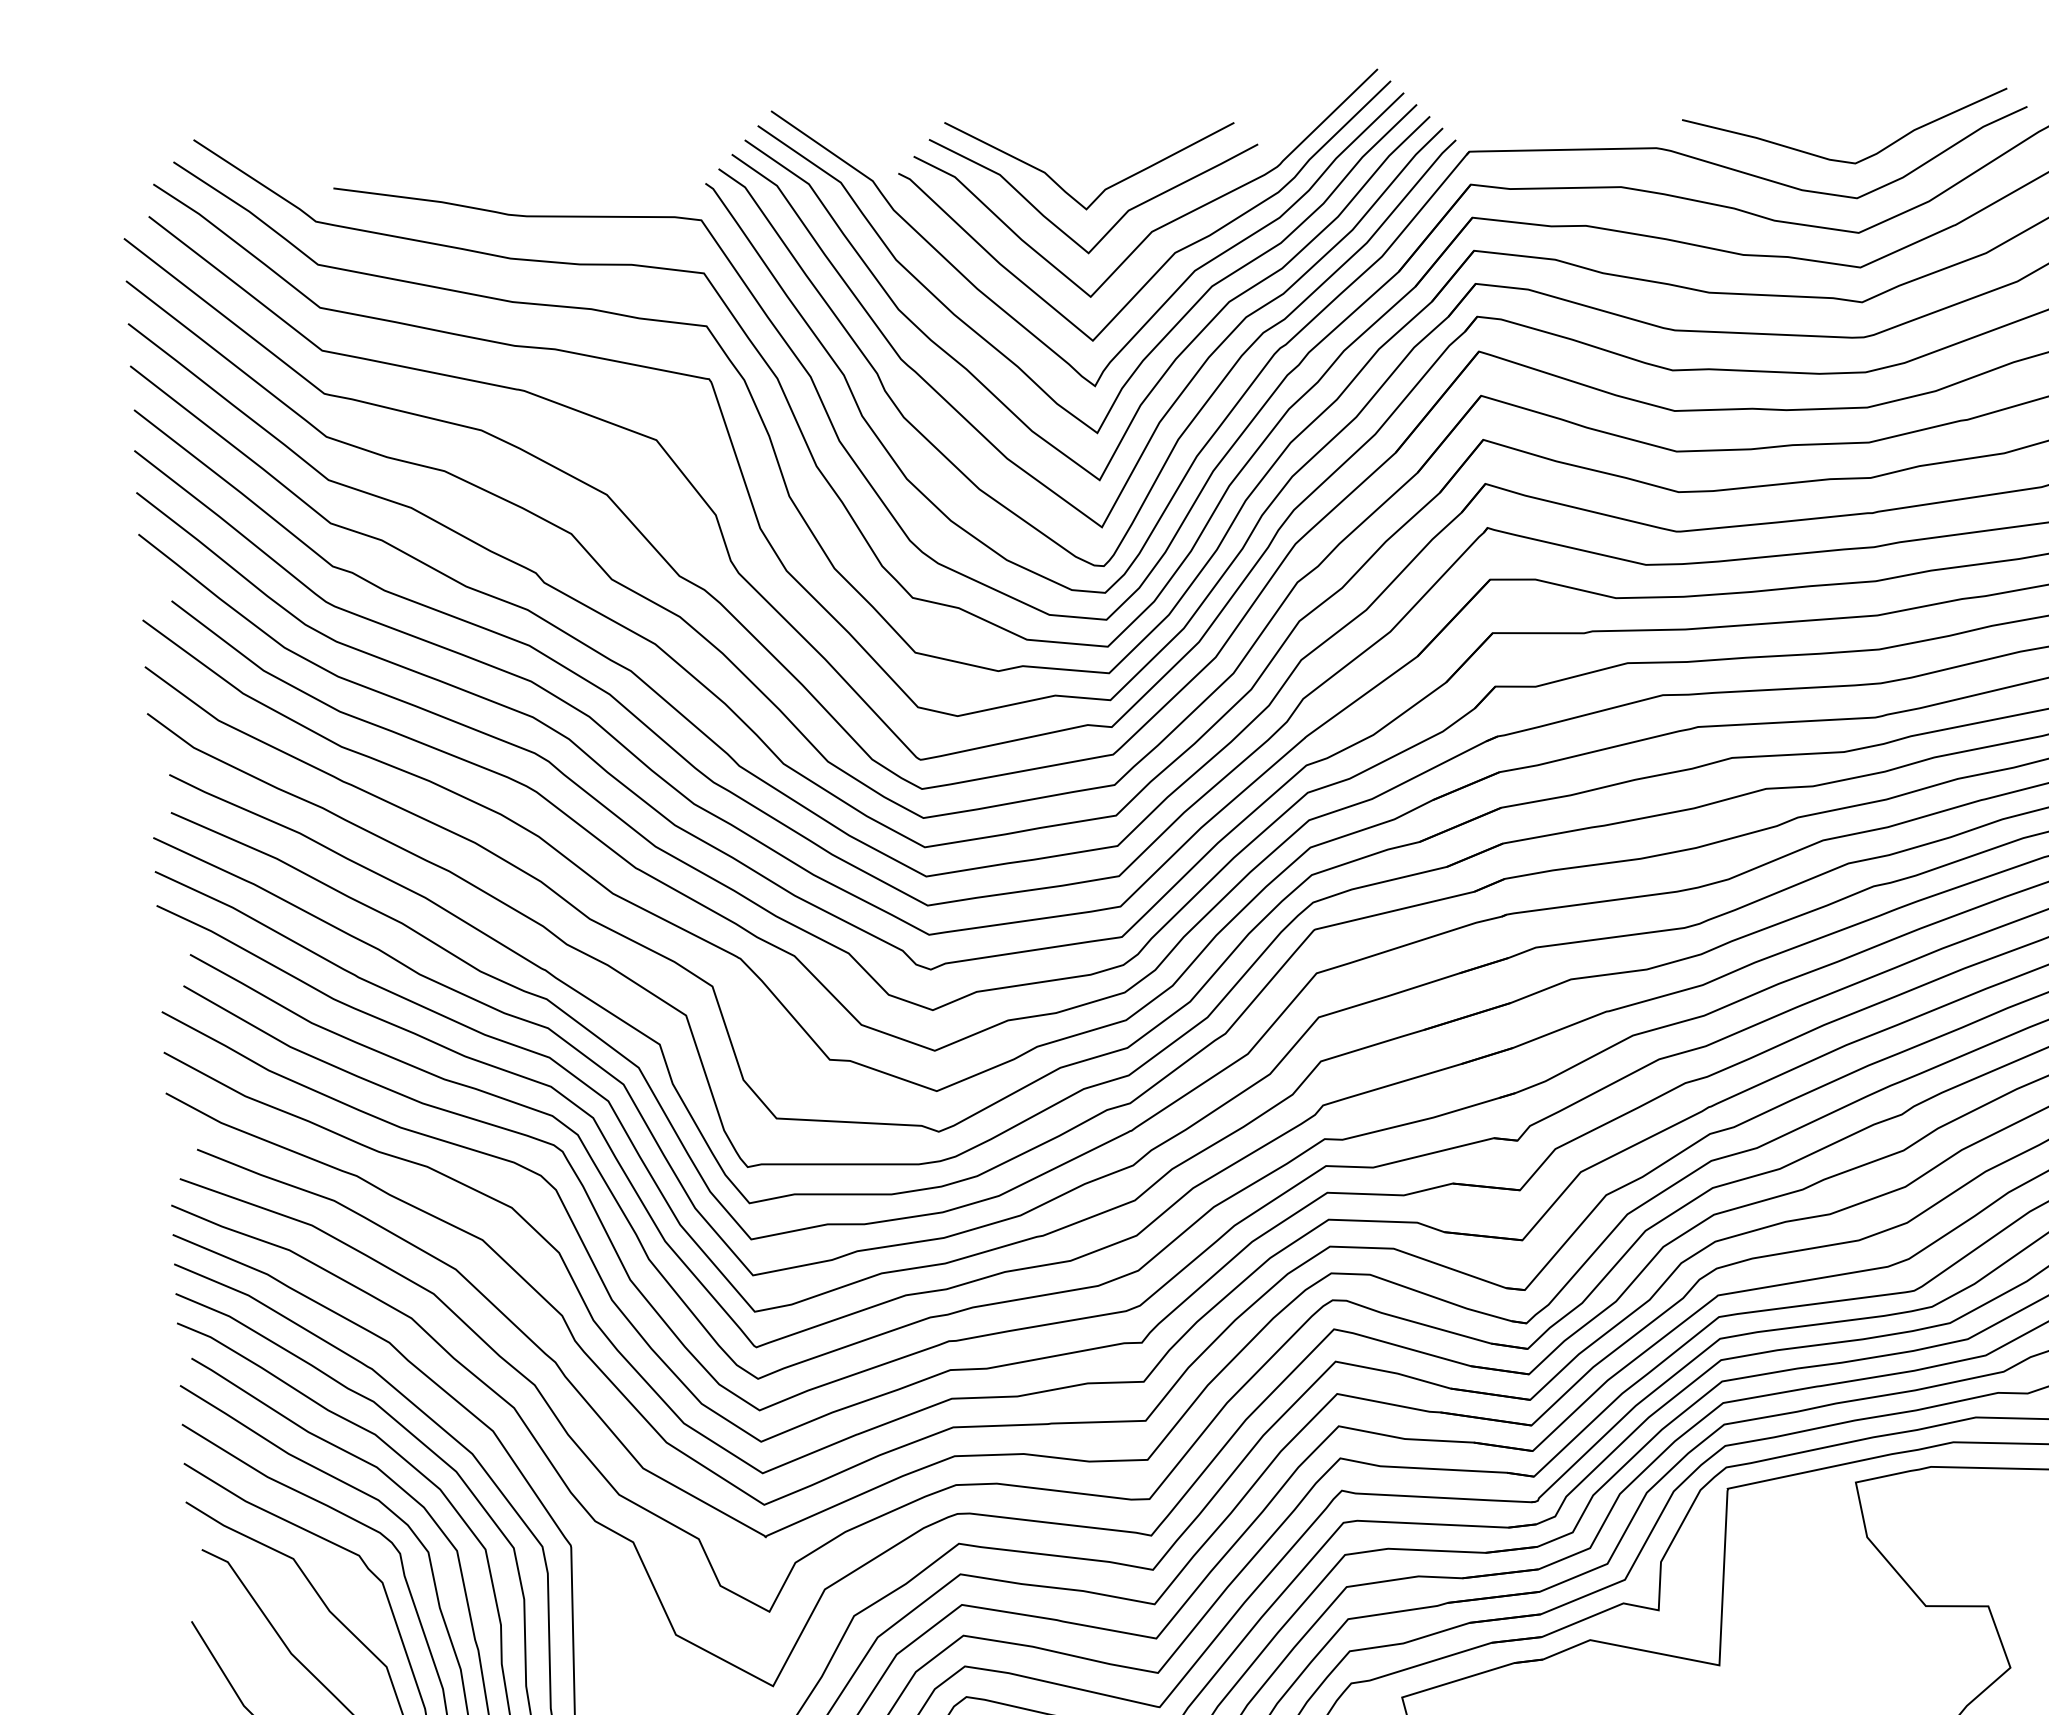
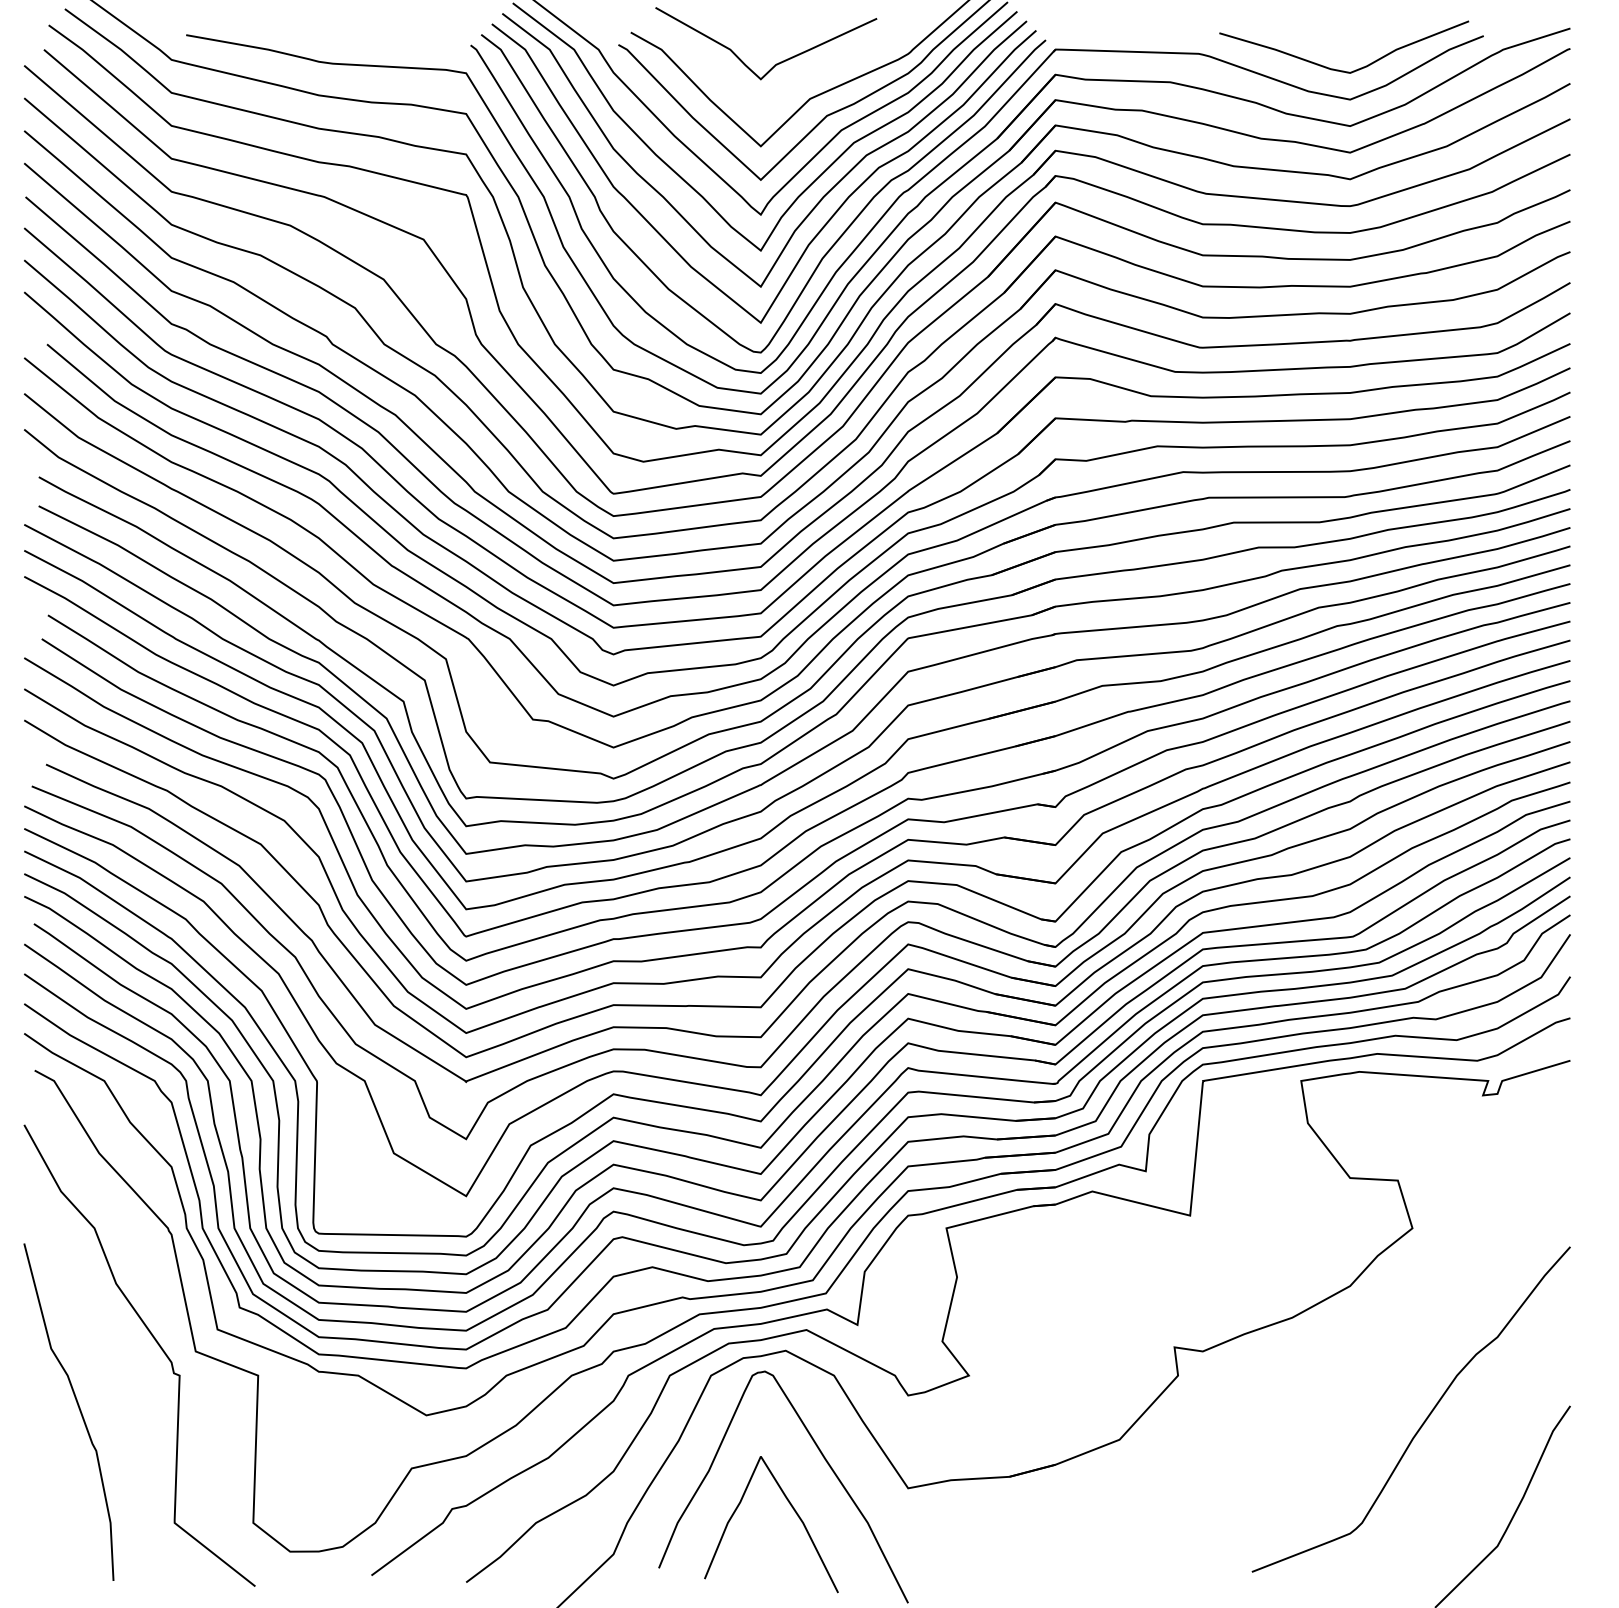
curve: (1121, 215) -> (787, 85), removed

